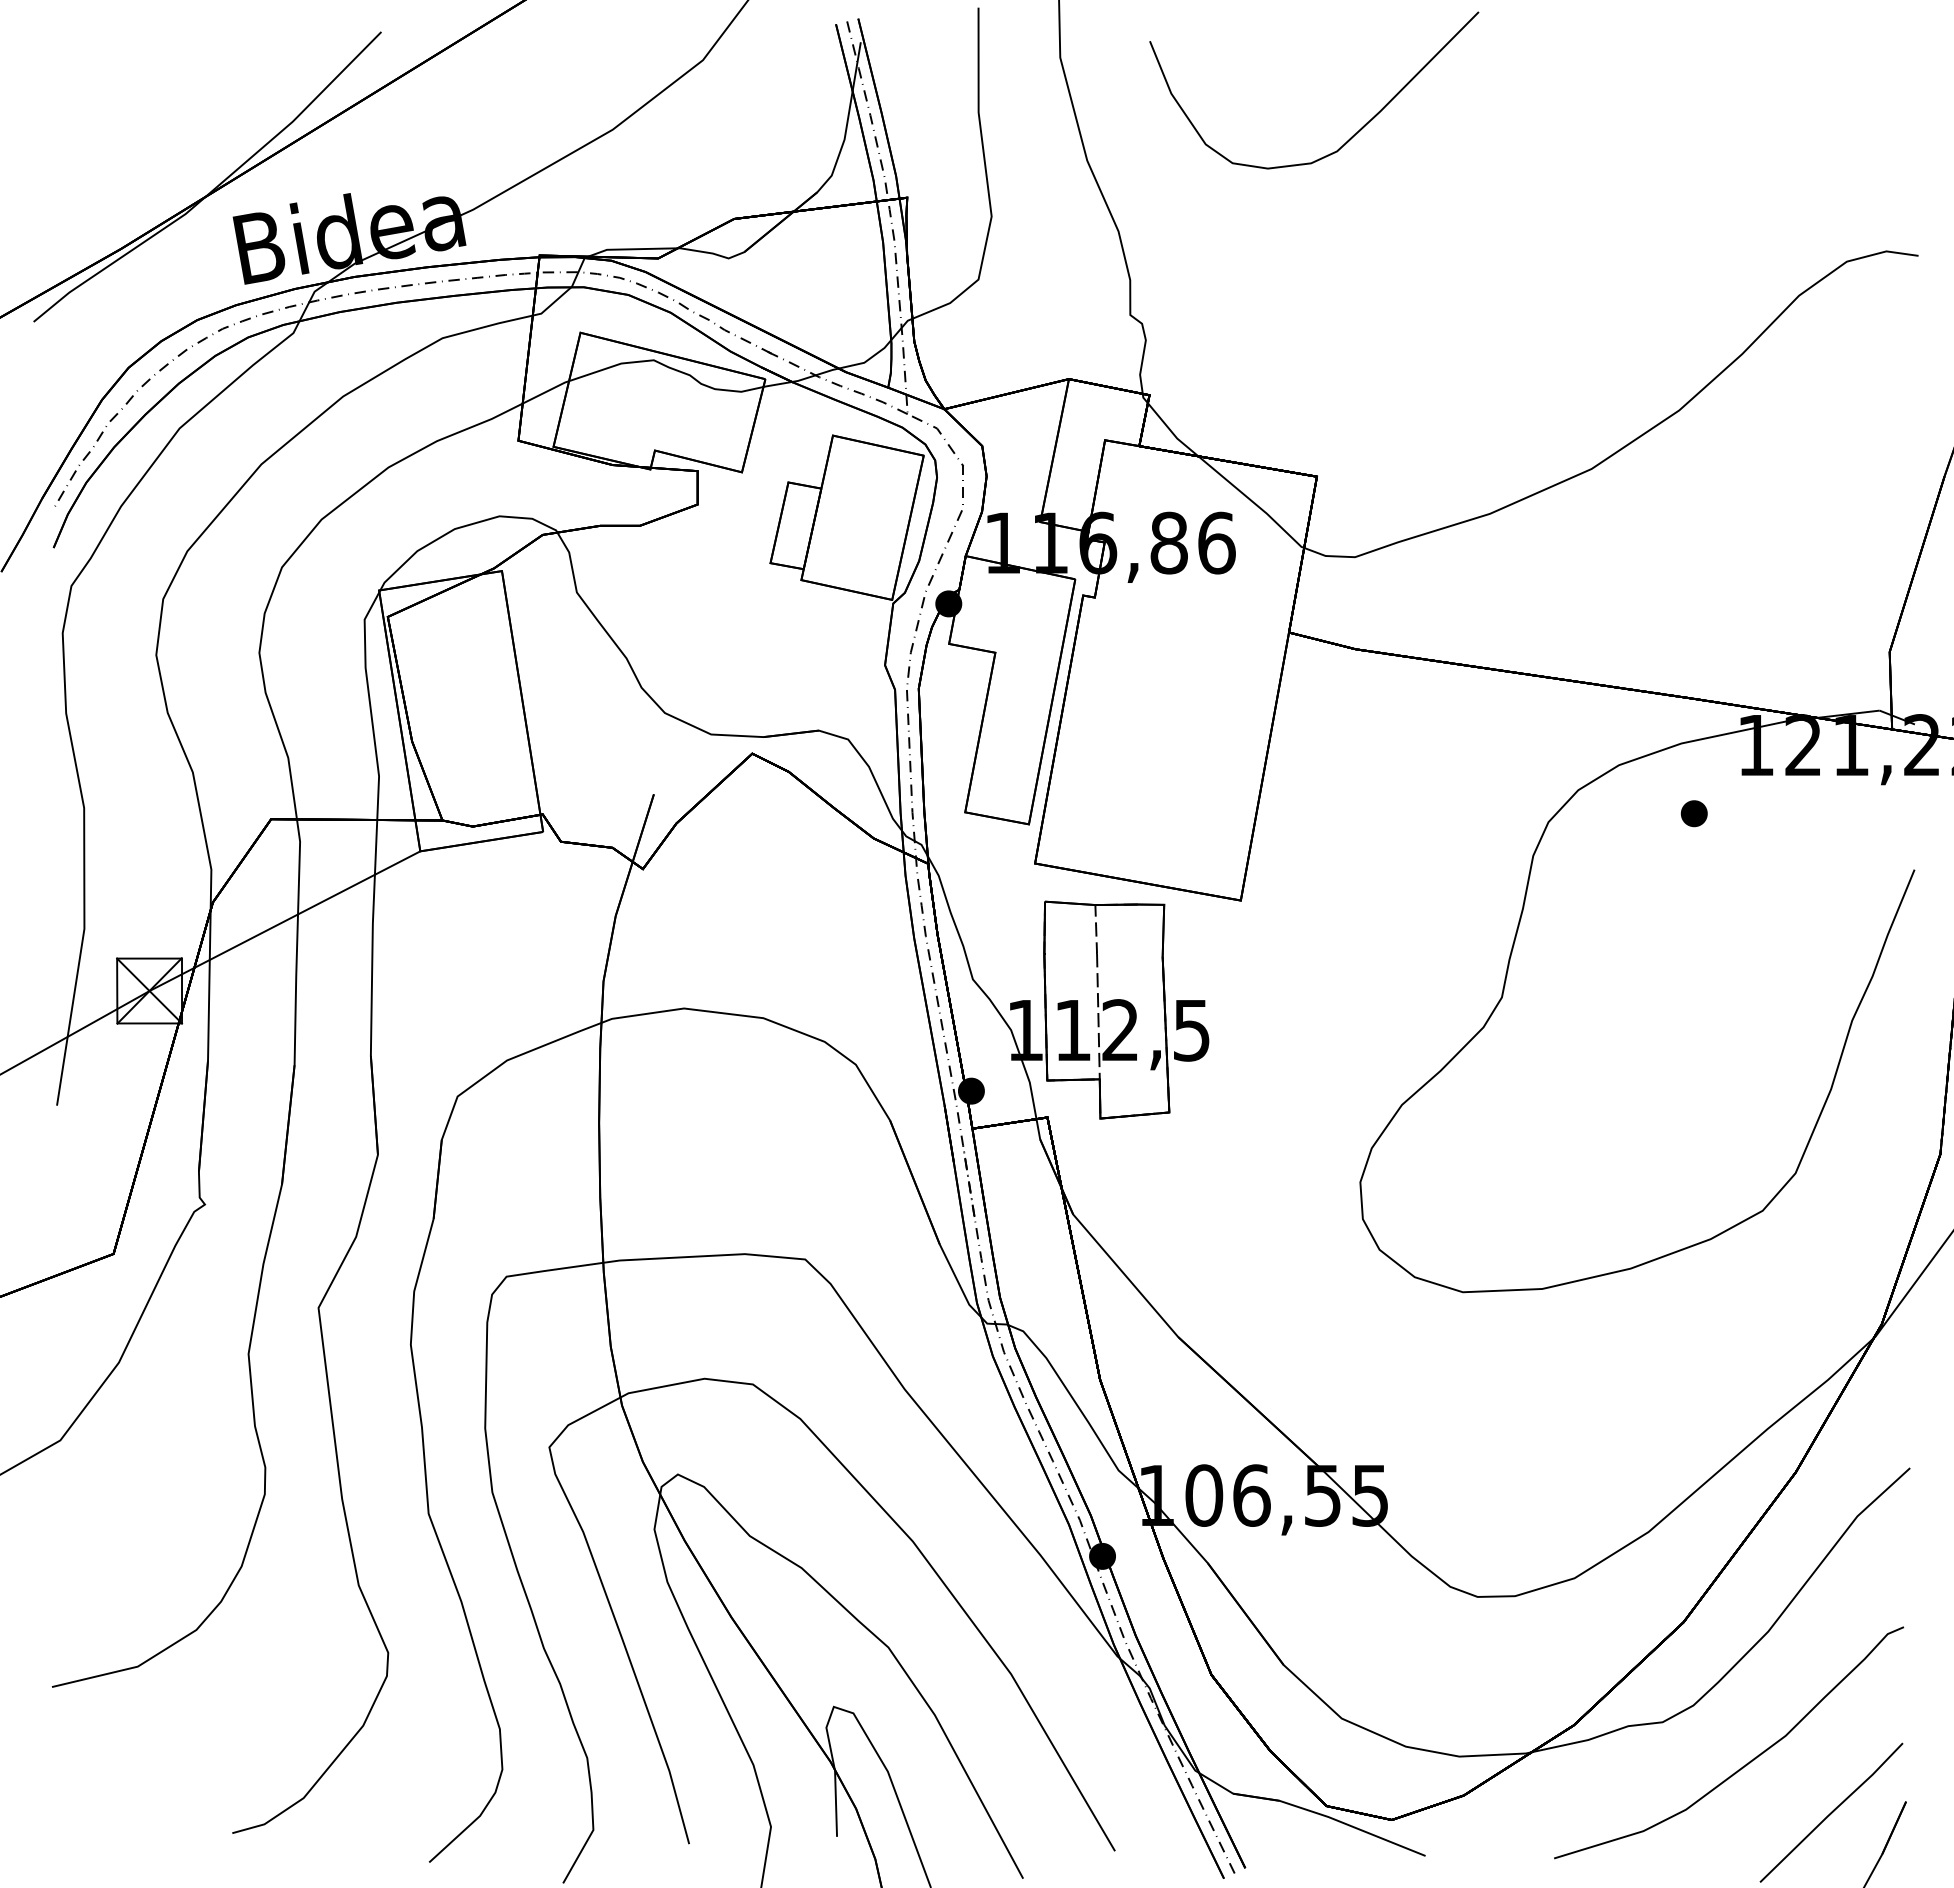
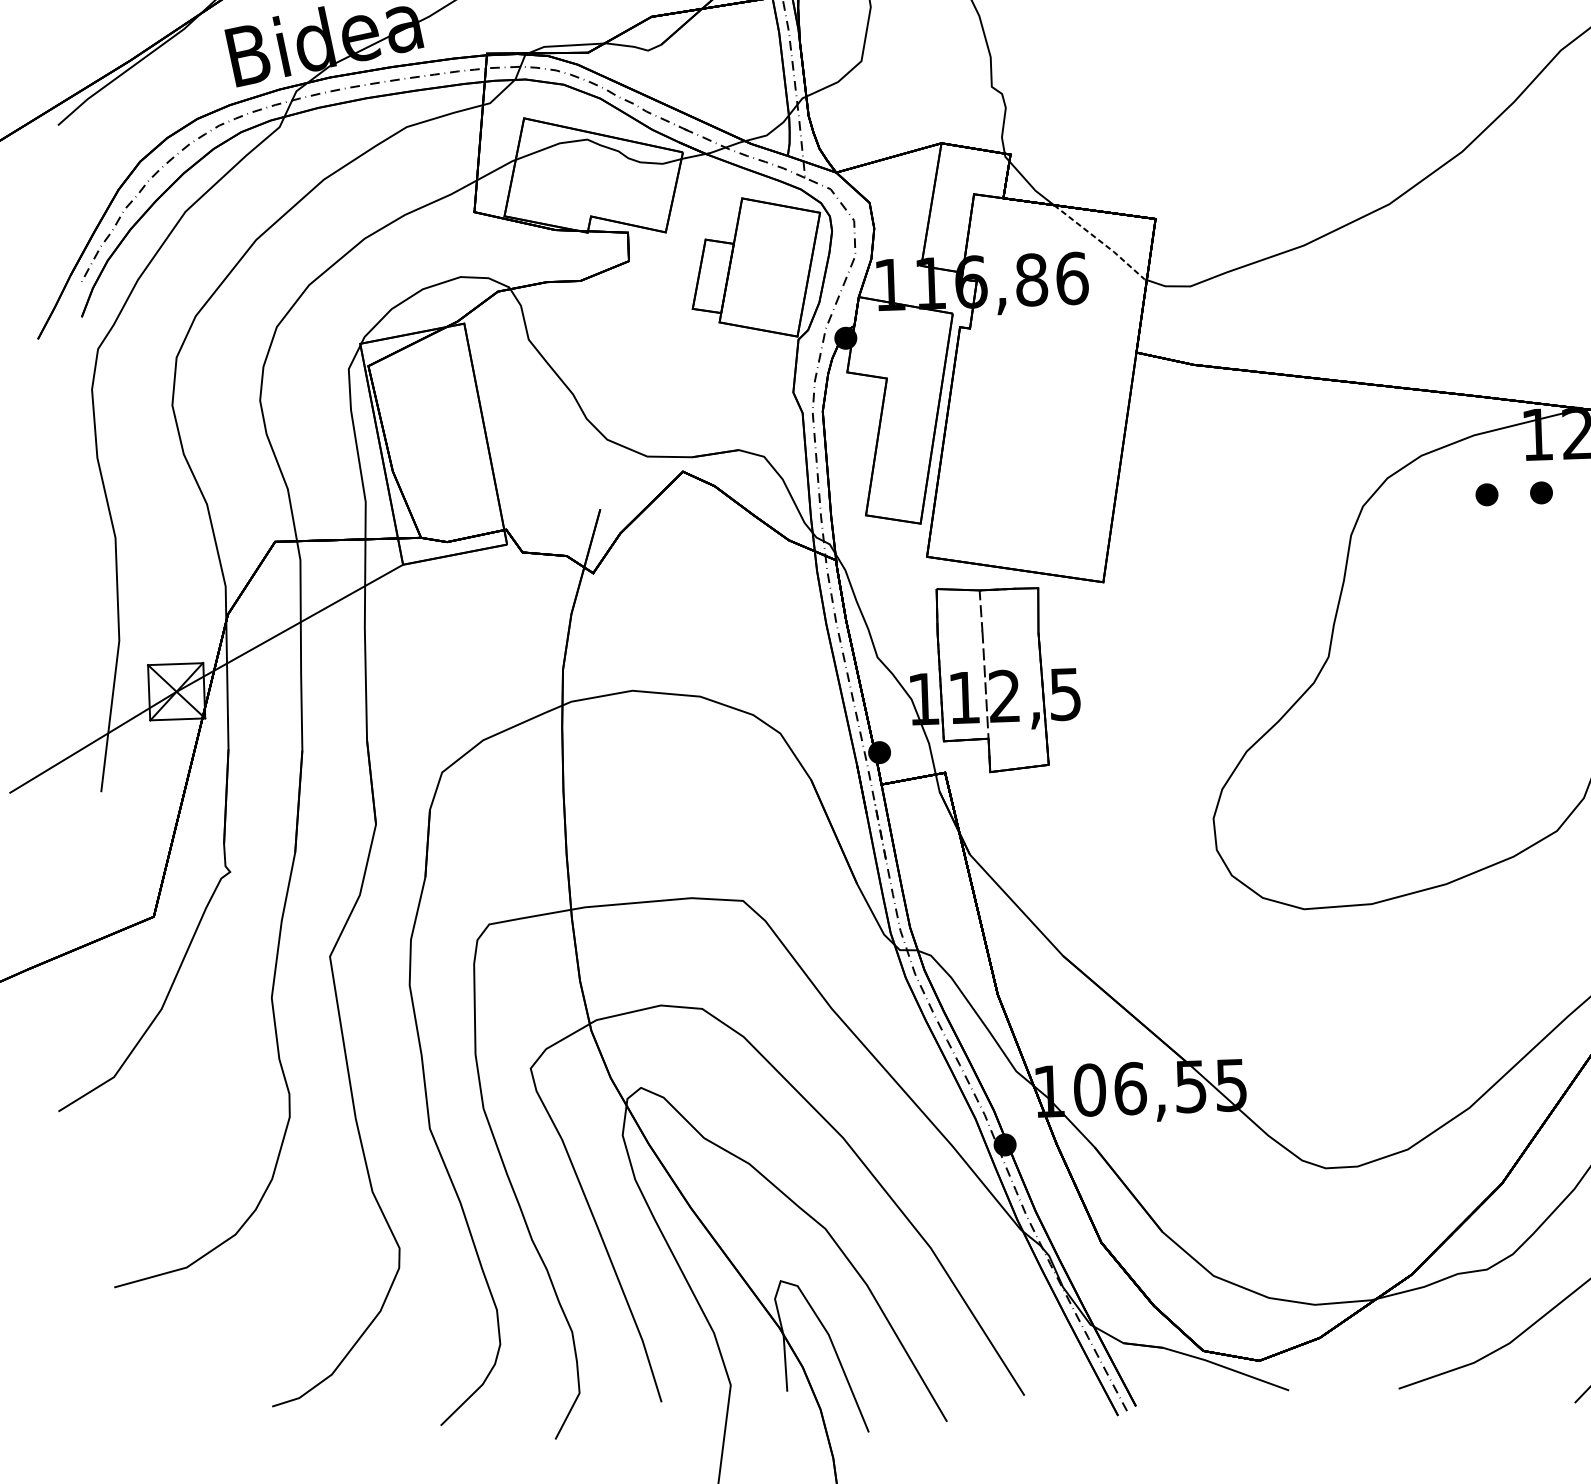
line: (1253, 502) -> (1102, 242), solid -> dashed
part: (1757, 813) -> (1540, 492), added

